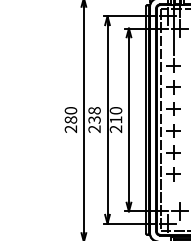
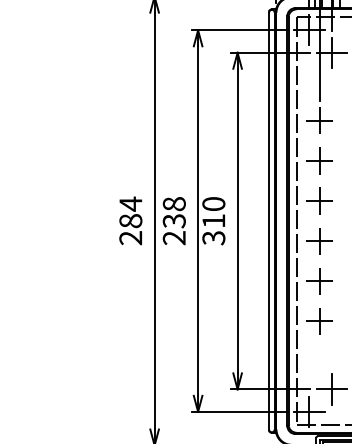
text: (70, 110) -> (129, 203), 280 -> 284
text: (116, 129) -> (214, 238), 210 -> 310

